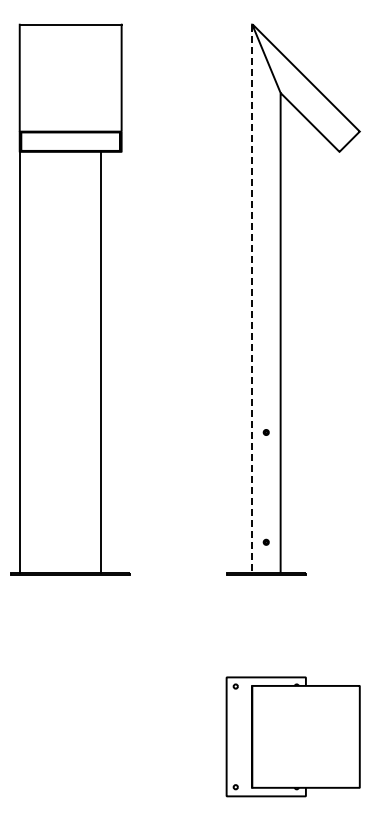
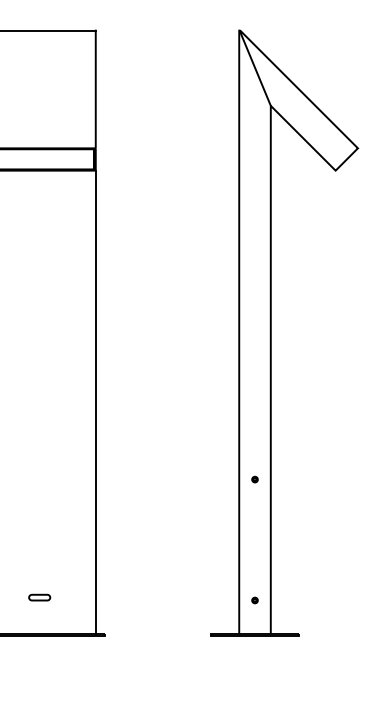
line: (251, 297) -> (238, 330), dashed -> solid
line: (100, 361) -> (95, 401), moved
part: (70, 539) -> (39, 597), added

